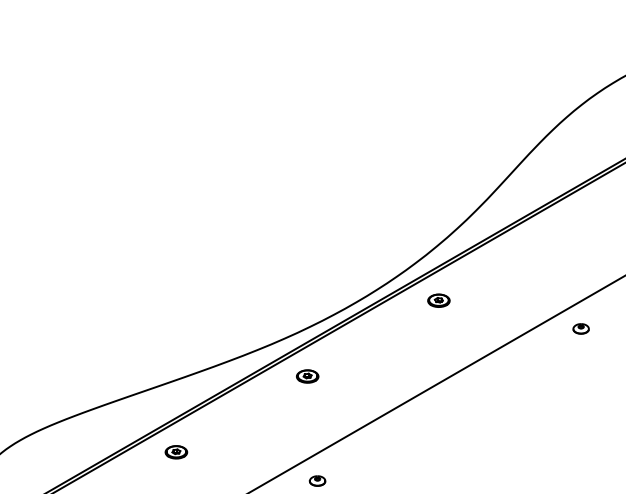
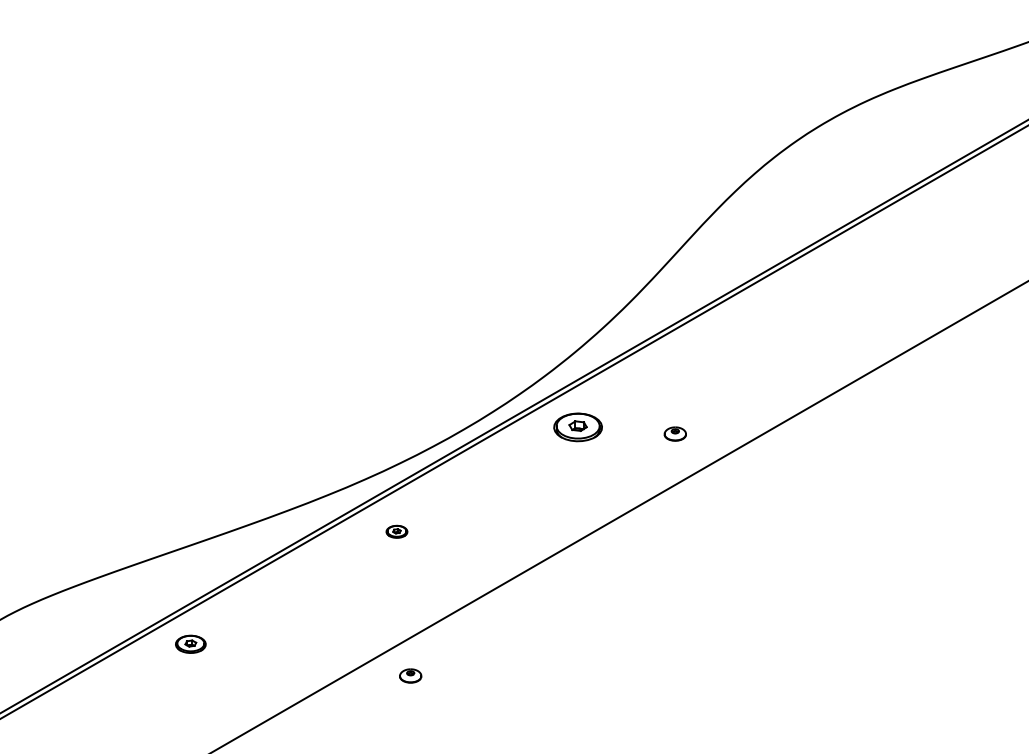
part: (438, 300) -> (577, 426), size x1.6
part: (580, 328) -> (674, 433), moved
part: (307, 376) -> (396, 531), size x0.7
part: (176, 451) -> (190, 643), moved

